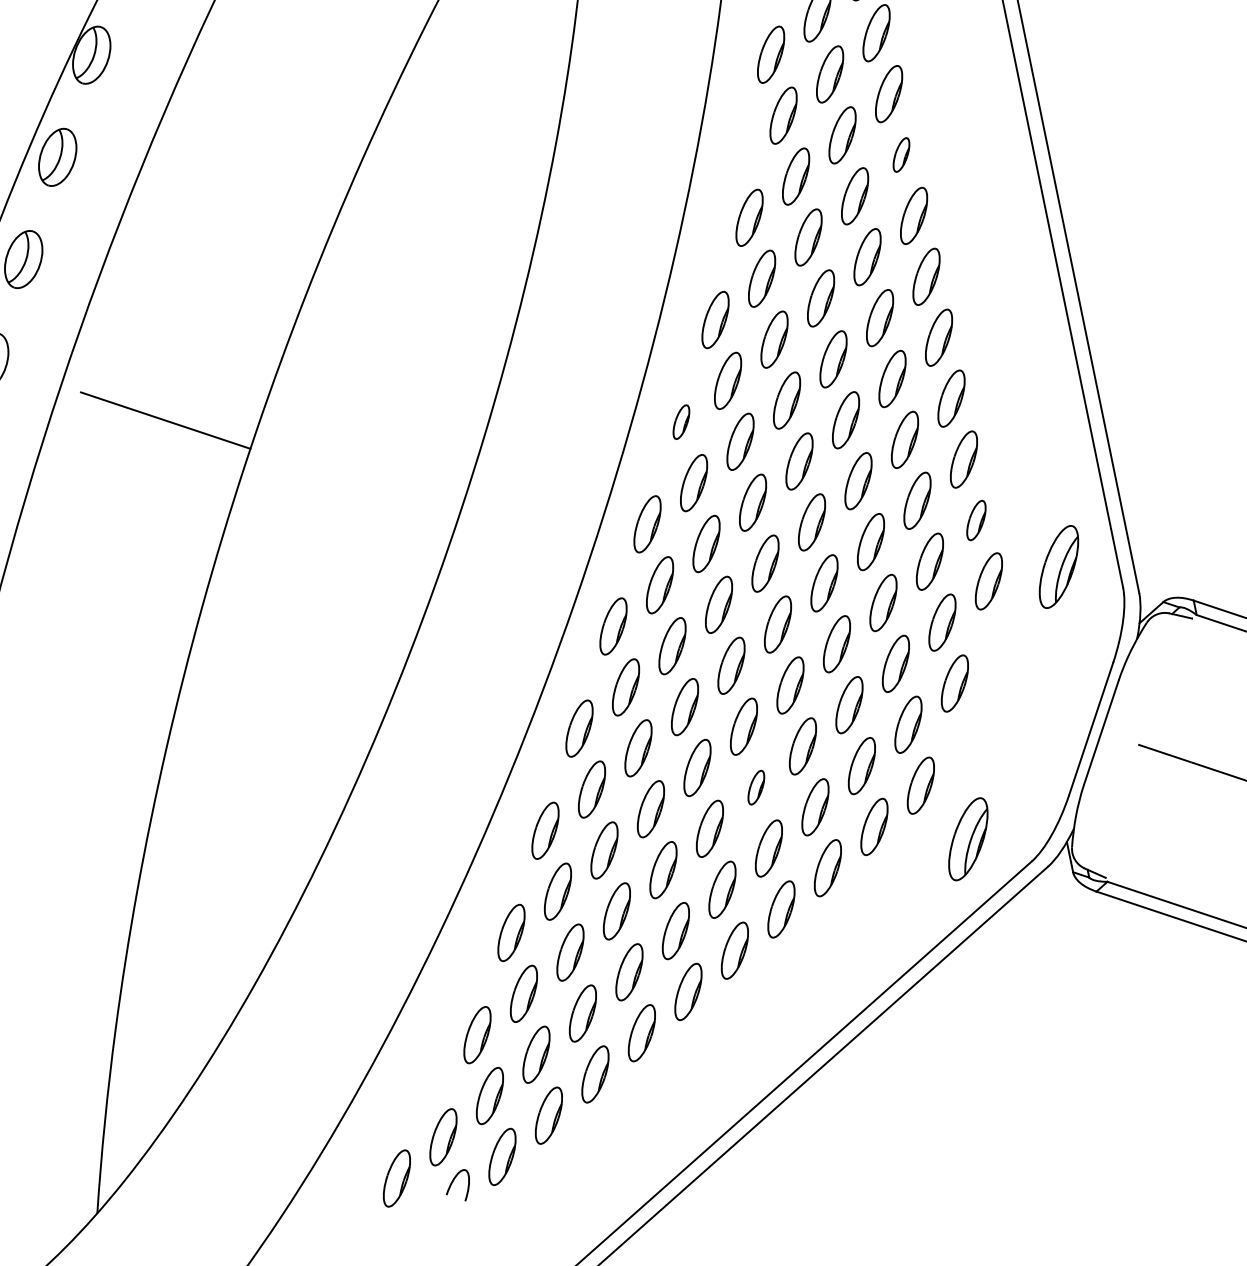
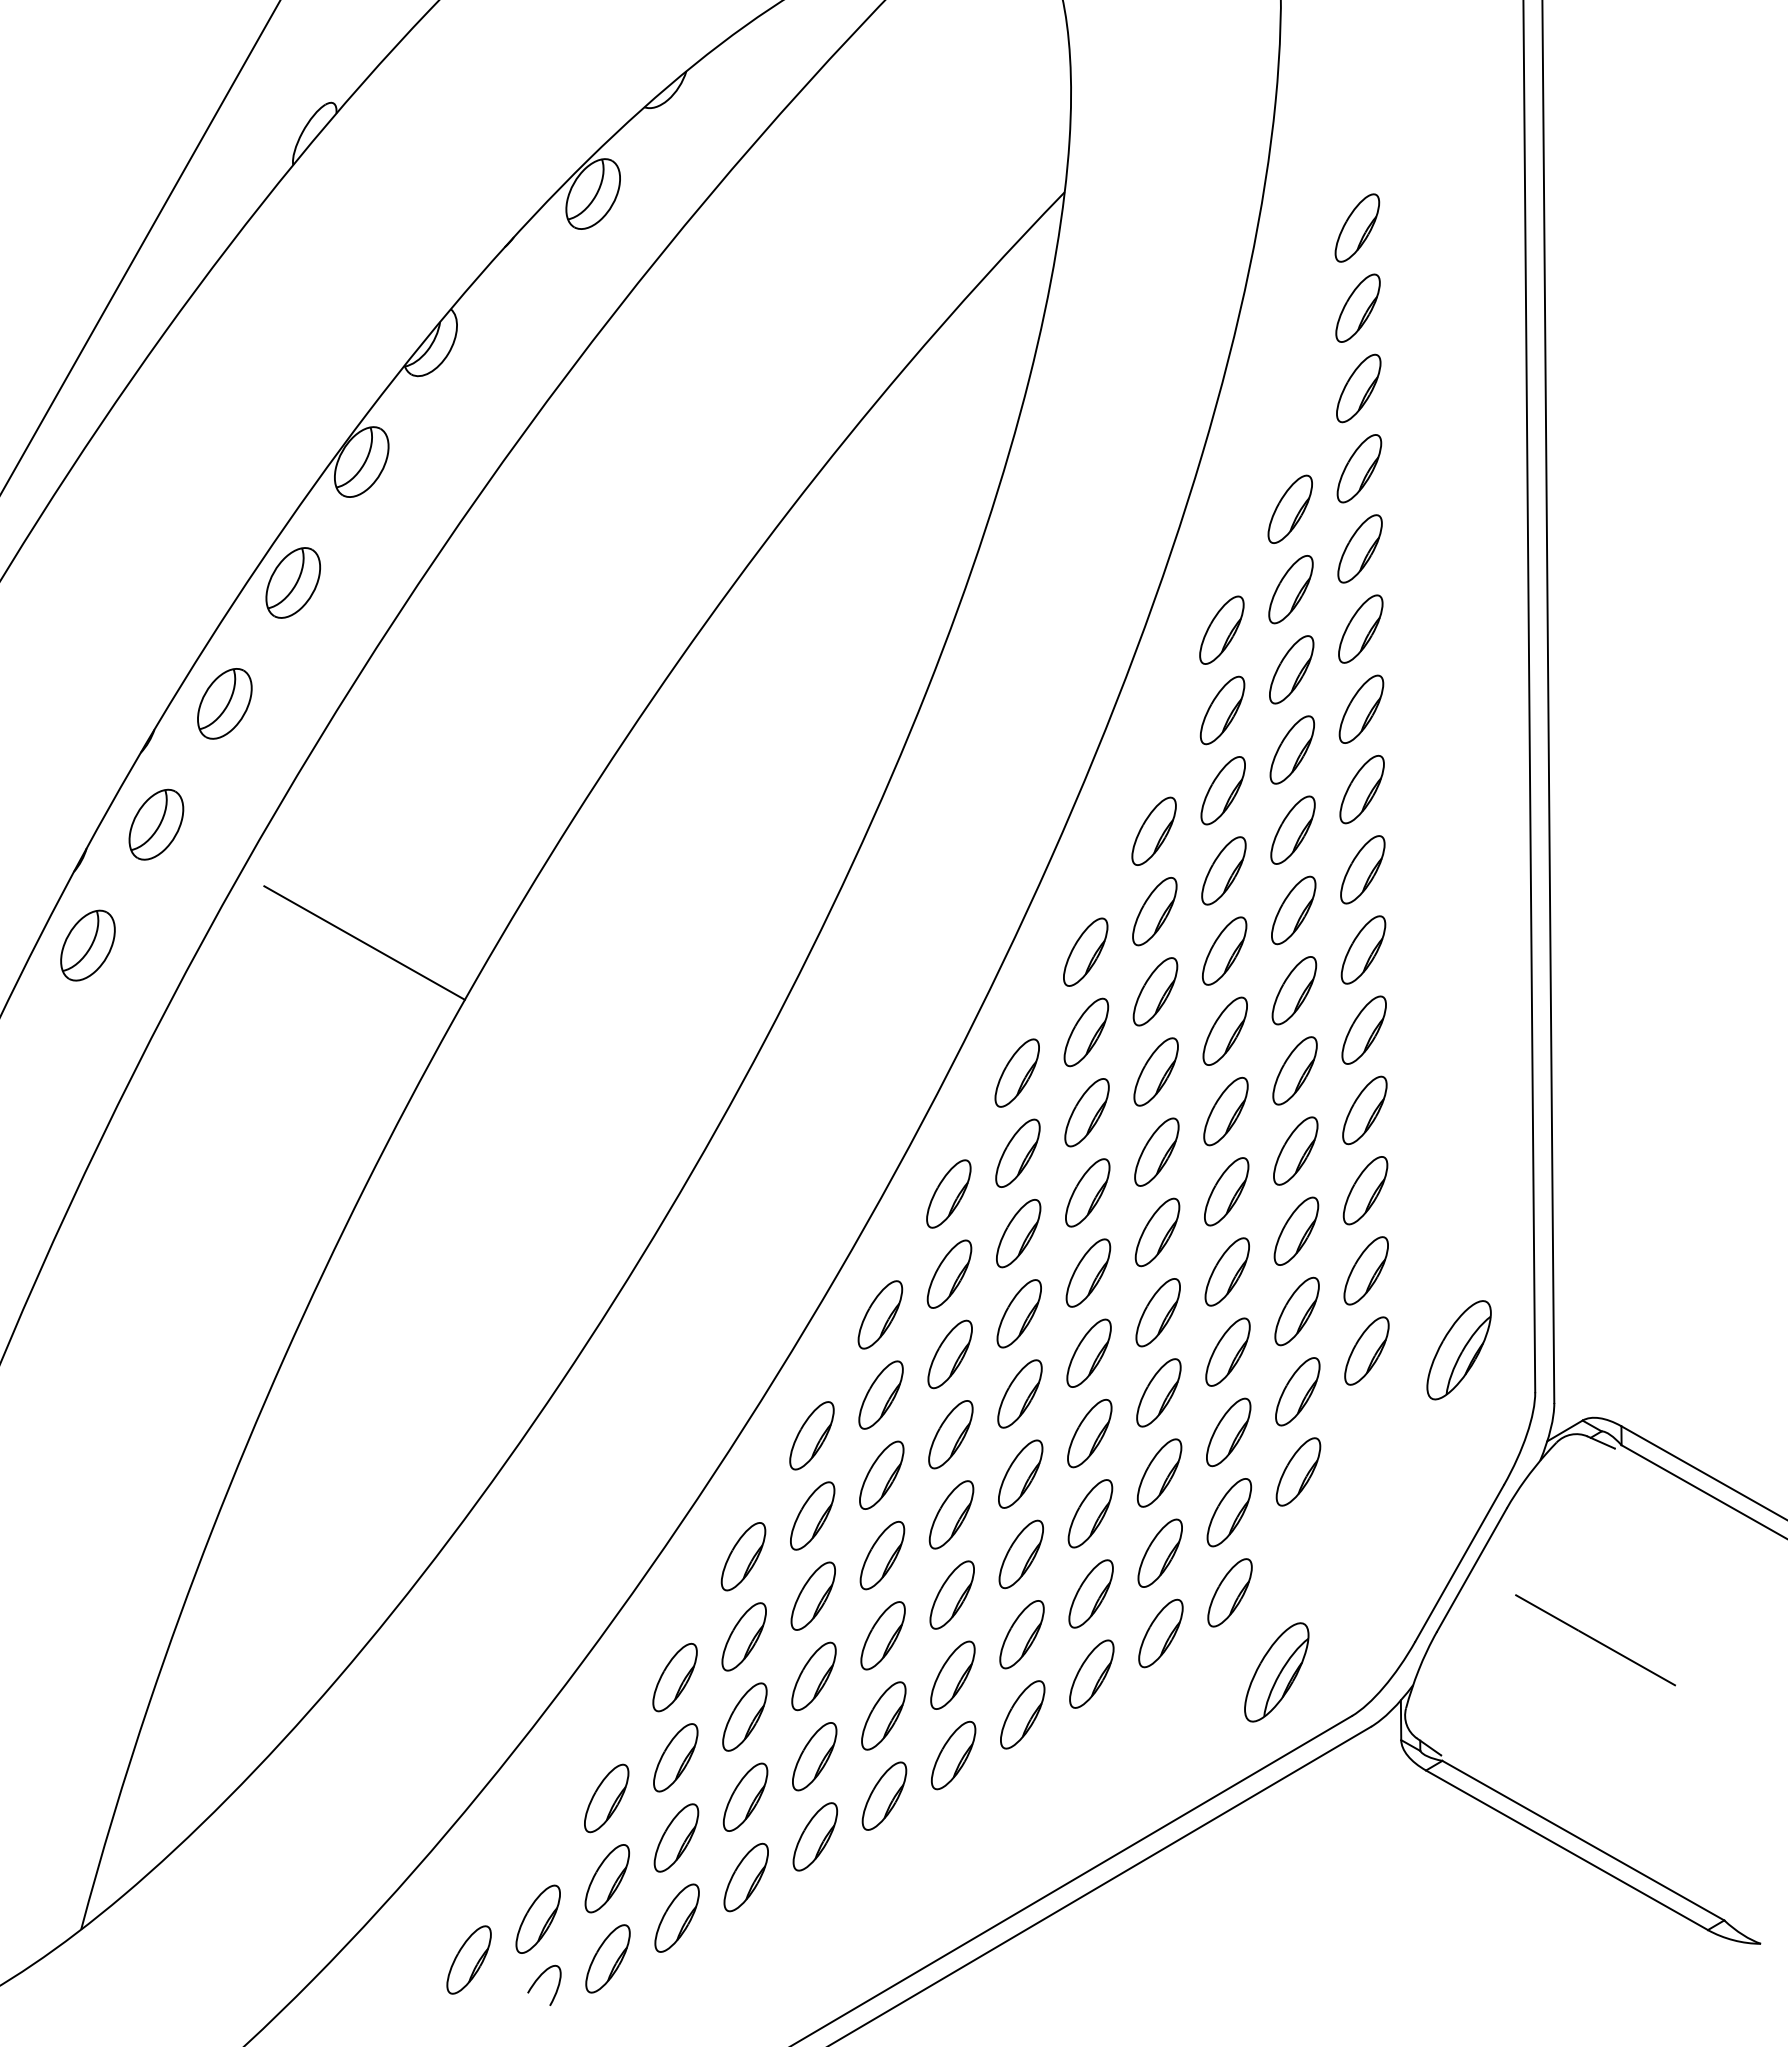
part: (901, 155) -> (1361, 789), size x1.67
part: (680, 421) -> (1016, 1072), size x1.67
part: (975, 520) -> (1365, 1270), size x1.43
part: (755, 787) -> (1020, 1554), size x1.67

